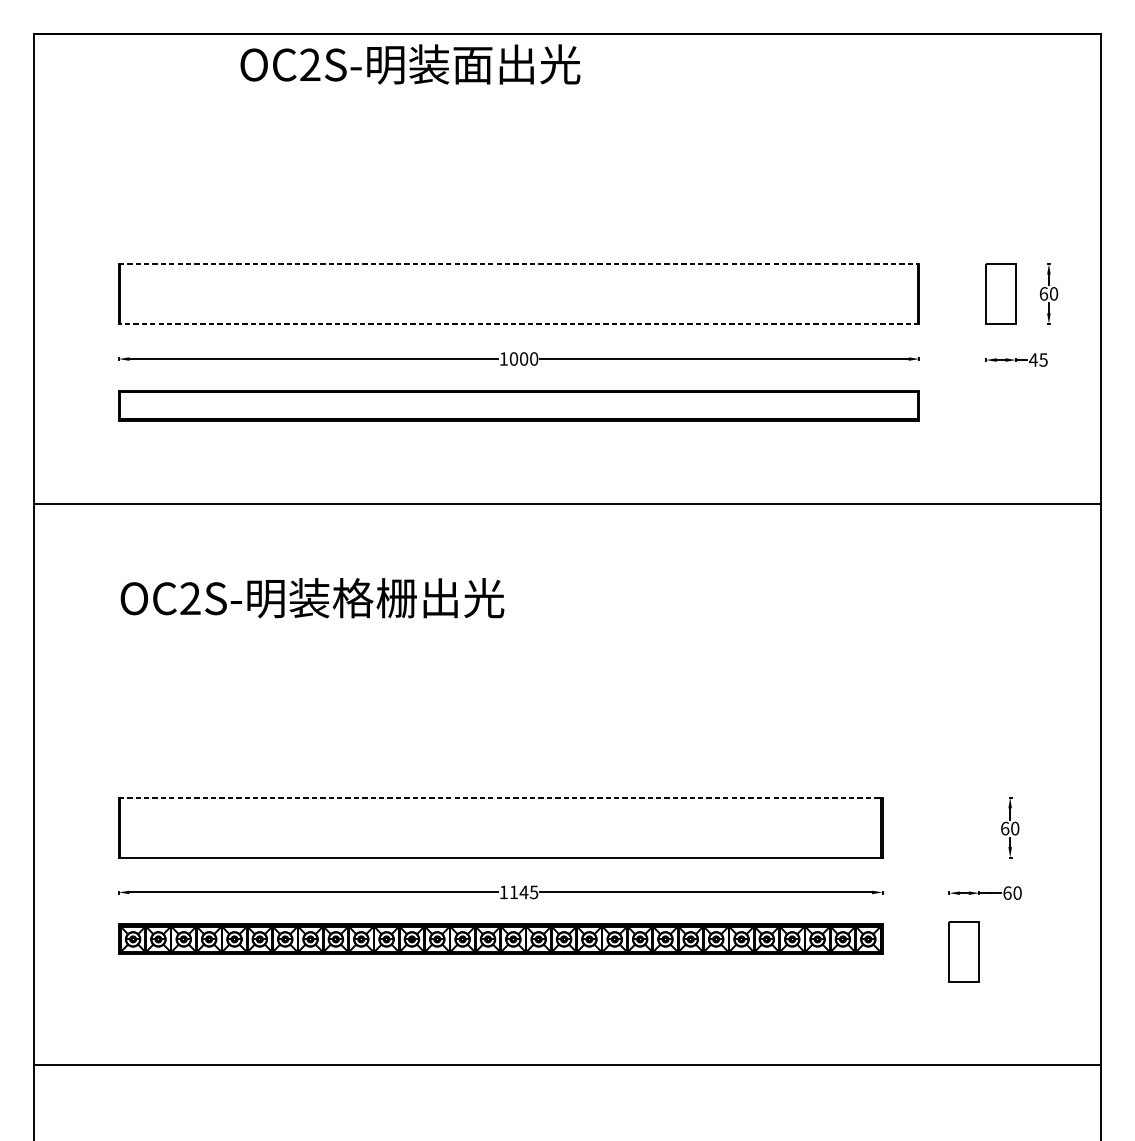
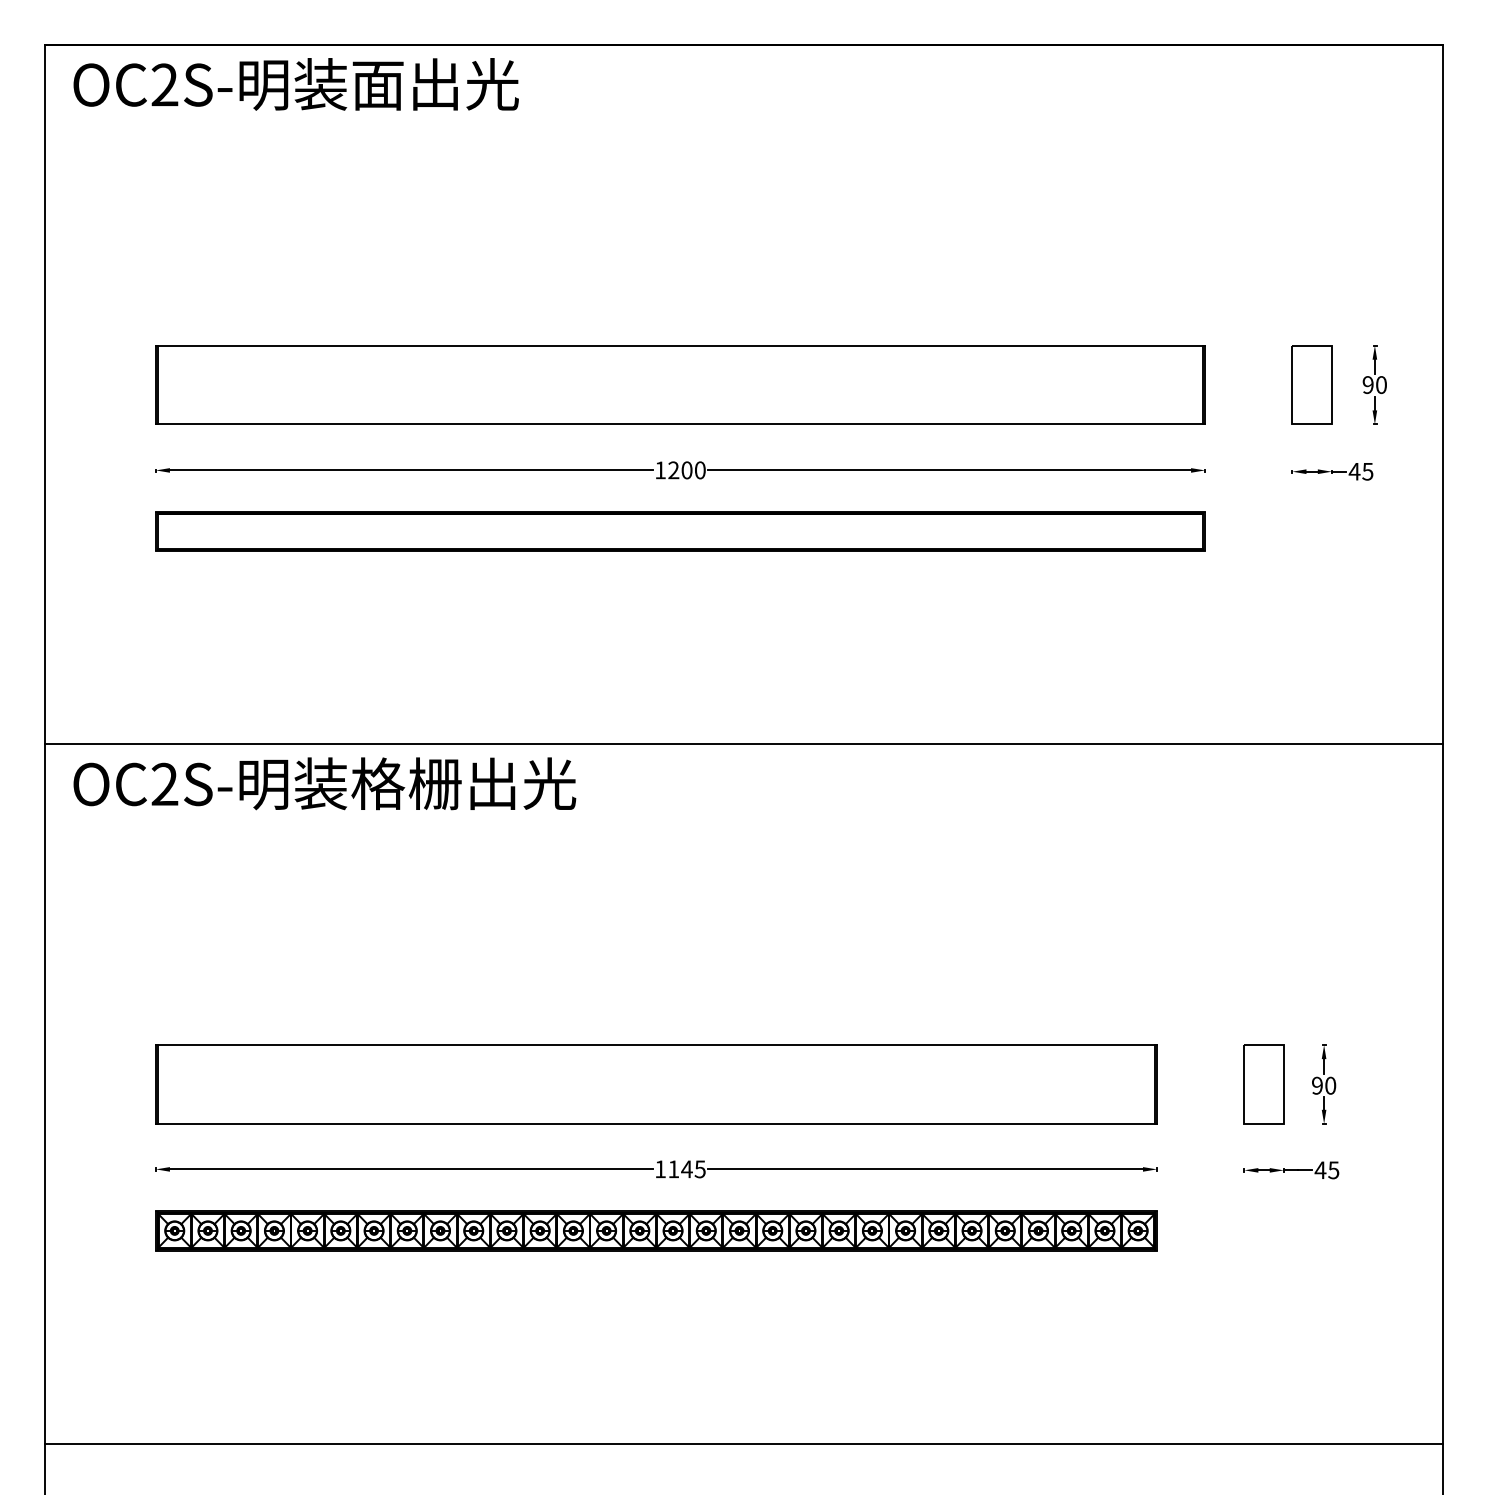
text: (409, 64) -> (295, 84), moved
line: (519, 263) -> (680, 345), dashed -> solid
text: (1043, 293) -> (1367, 384), 60 -> 90
line: (519, 324) -> (680, 424), dashed -> solid
text: (513, 359) -> (673, 470), 1000 -> 1200
line: (567, 504) -> (743, 744), moved
text: (312, 597) -> (324, 783), moved
line: (500, 797) -> (656, 1045), dashed -> solid
text: (1005, 828) -> (1317, 1085), 60 -> 90
text: (1012, 893) -> (1326, 1170), 60 -> 45
part: (963, 952) -> (1263, 1084), moved
line: (567, 1064) -> (743, 1443), moved

